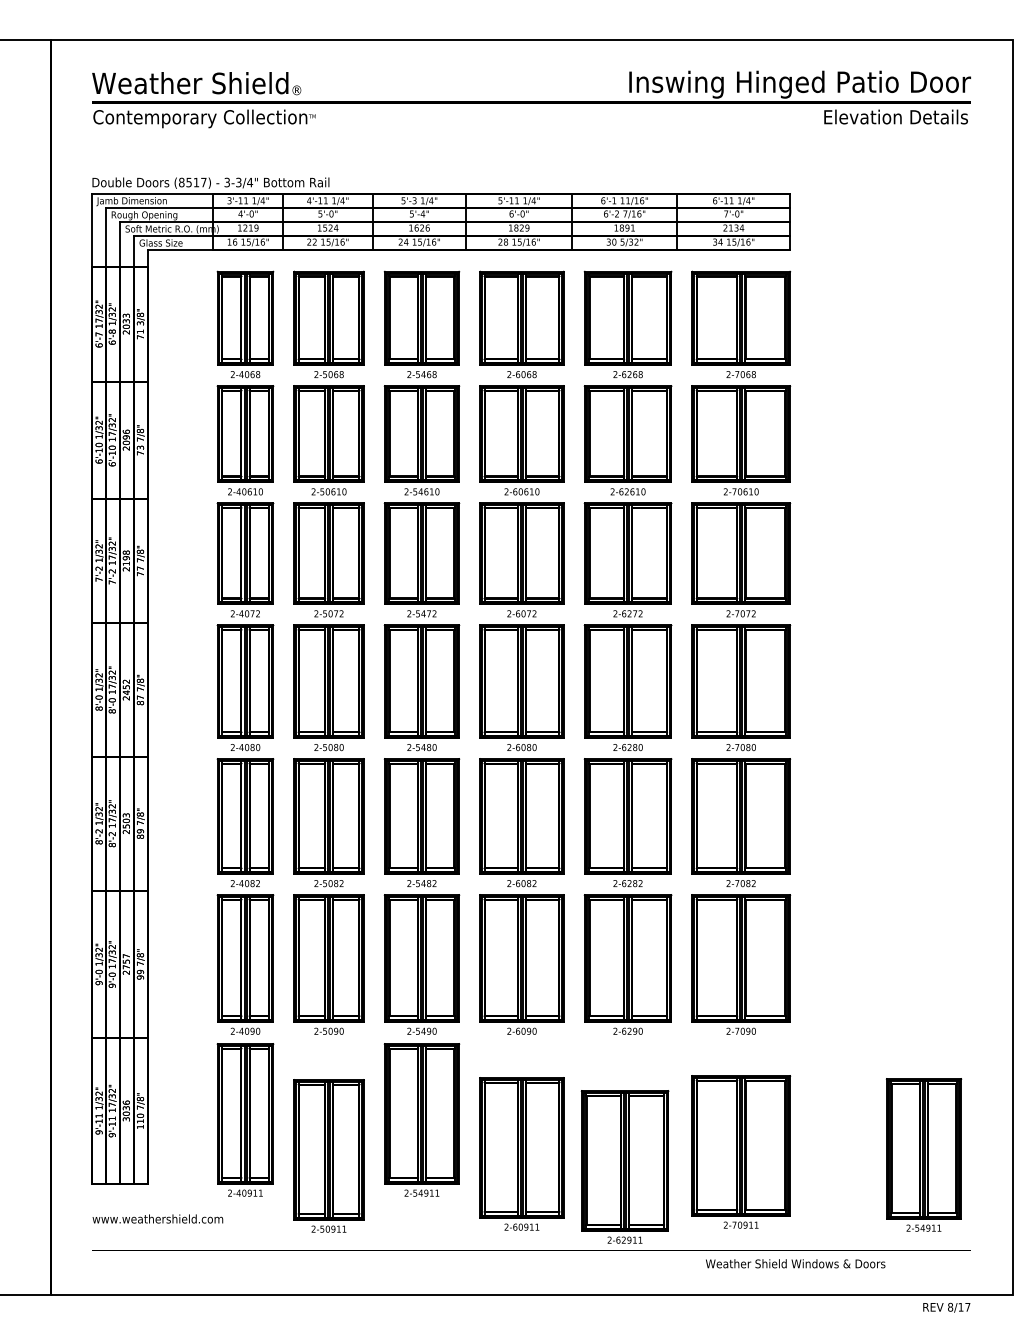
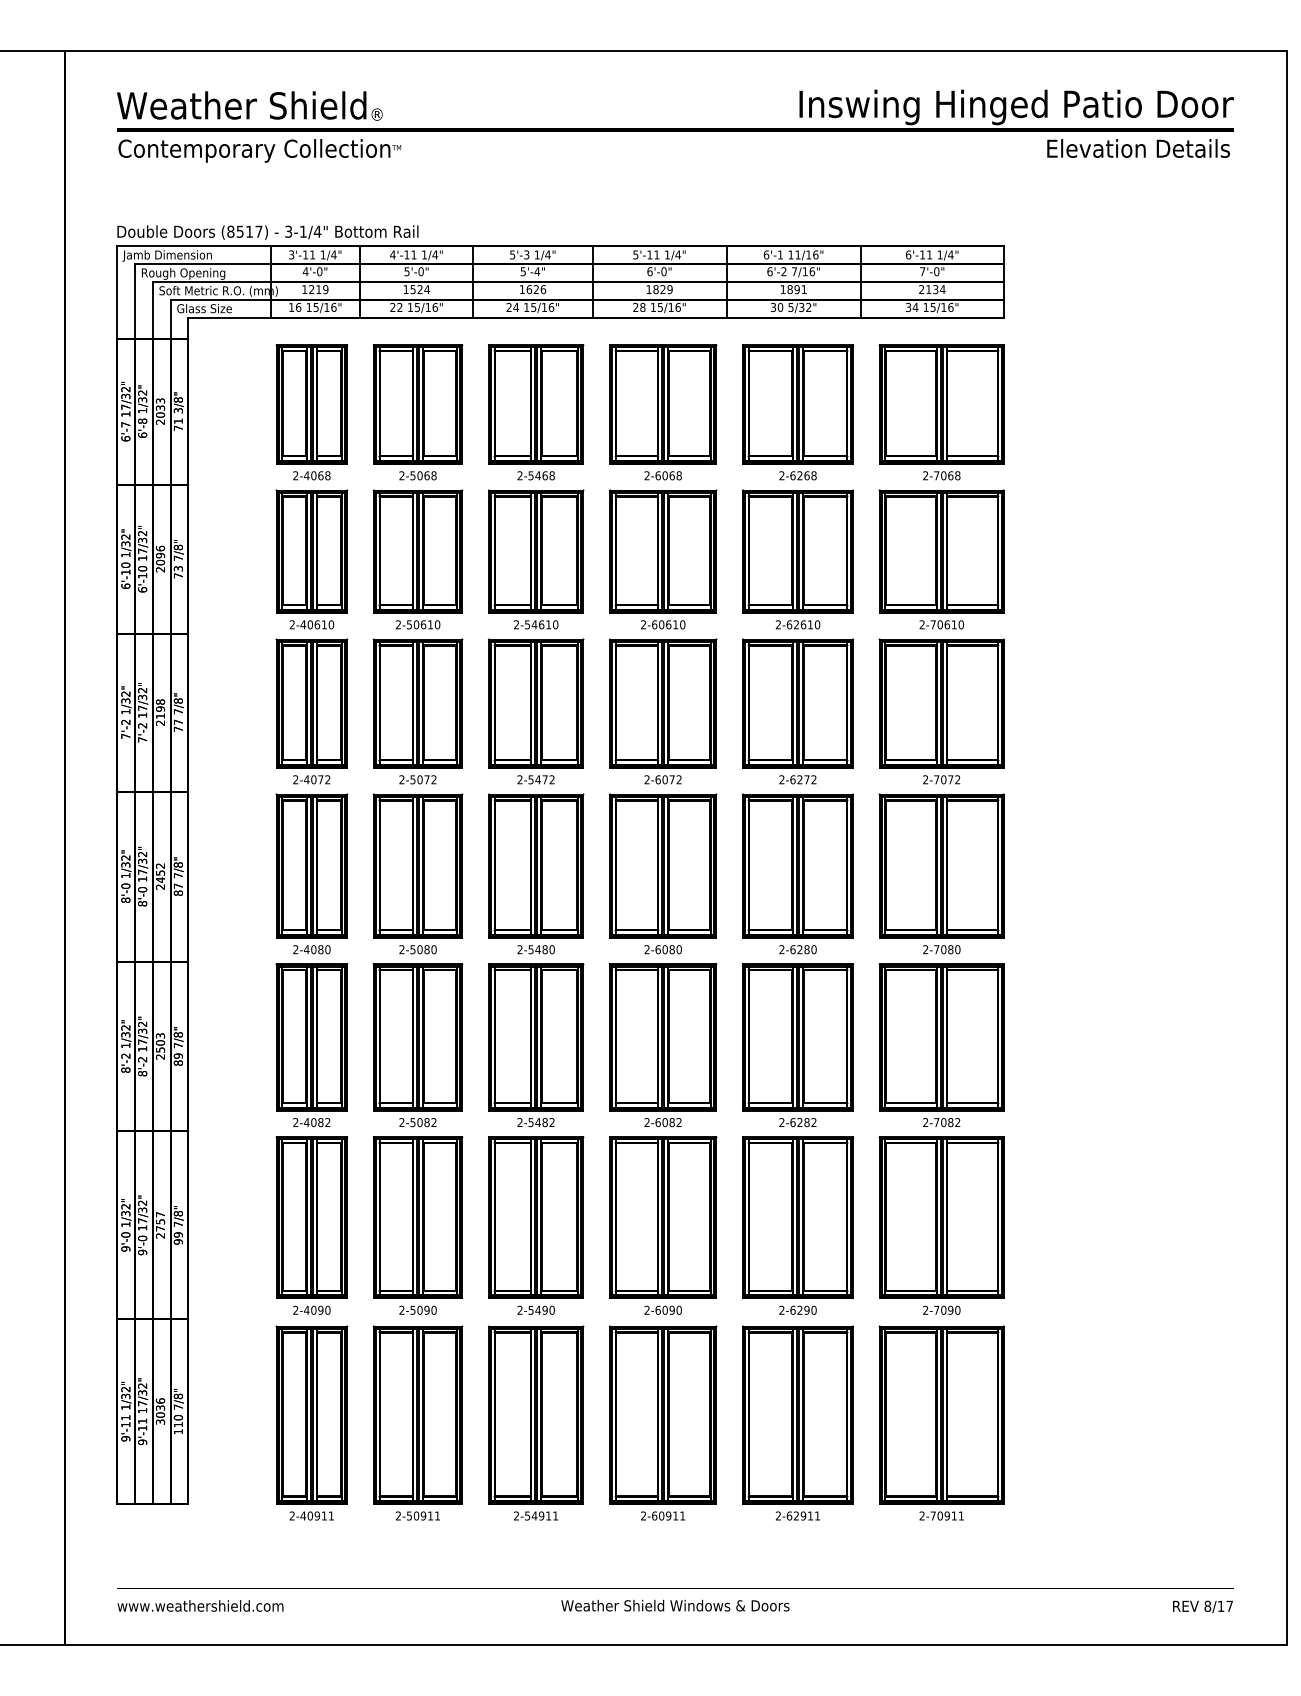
text: (238, 182) -> (302, 231), 3-3/4" -> 3-1/4"
part: (741, 1151) -> (942, 1422), moved
part: (521, 1153) -> (662, 1422), moved
part: (923, 1154) -> (1173, 1466), removed
part: (328, 1155) -> (417, 1422), moved
part: (624, 1166) -> (797, 1422), moved
text: (157, 1218) -> (200, 1605), moved
text: (795, 1263) -> (675, 1605), moved
text: (946, 1307) -> (1202, 1606), moved

